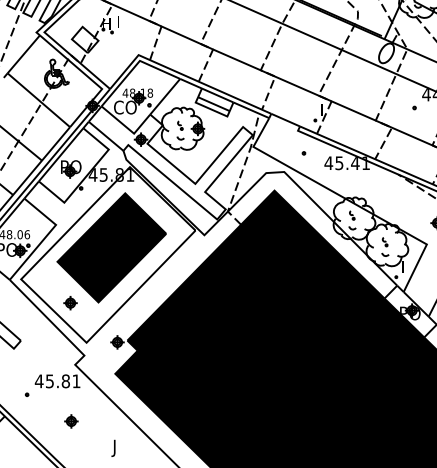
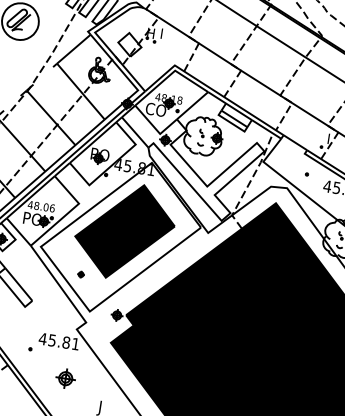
part: (70, 303) -> (81, 274), size x0.6
part: (71, 421) -> (65, 378), size x1.6

